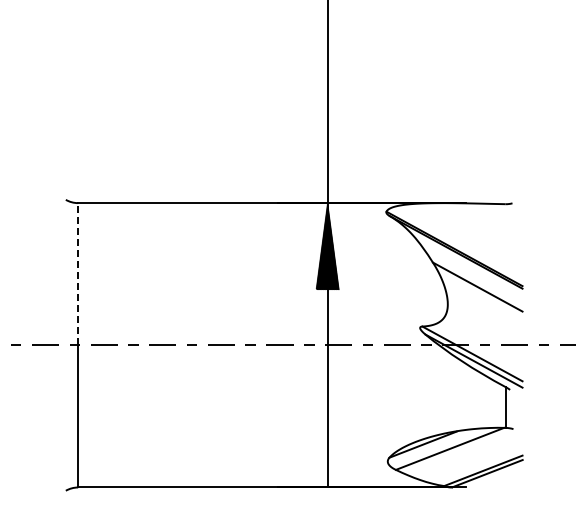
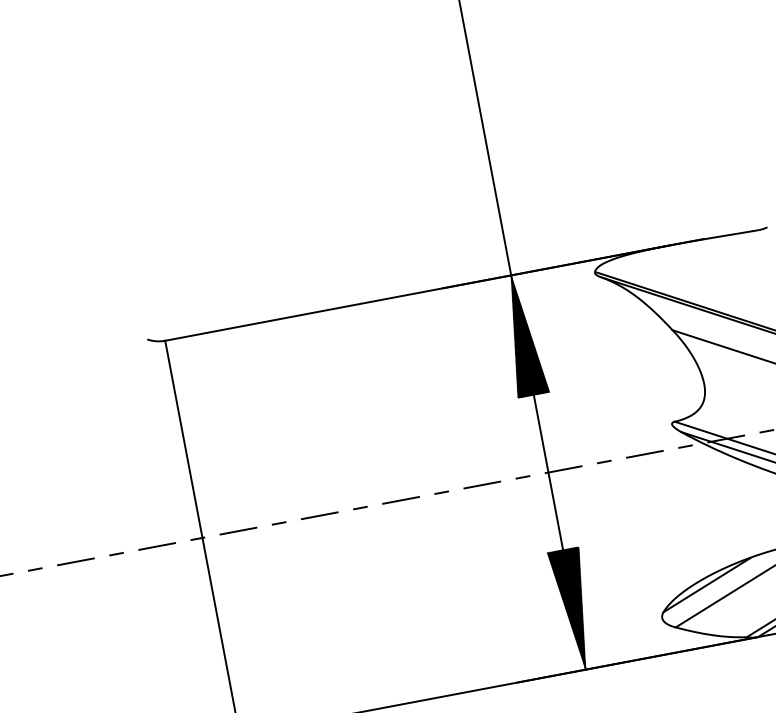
line: (78, 273) -> (184, 438), dashed -> solid
hatch: (327, 444) -> (574, 610), added

